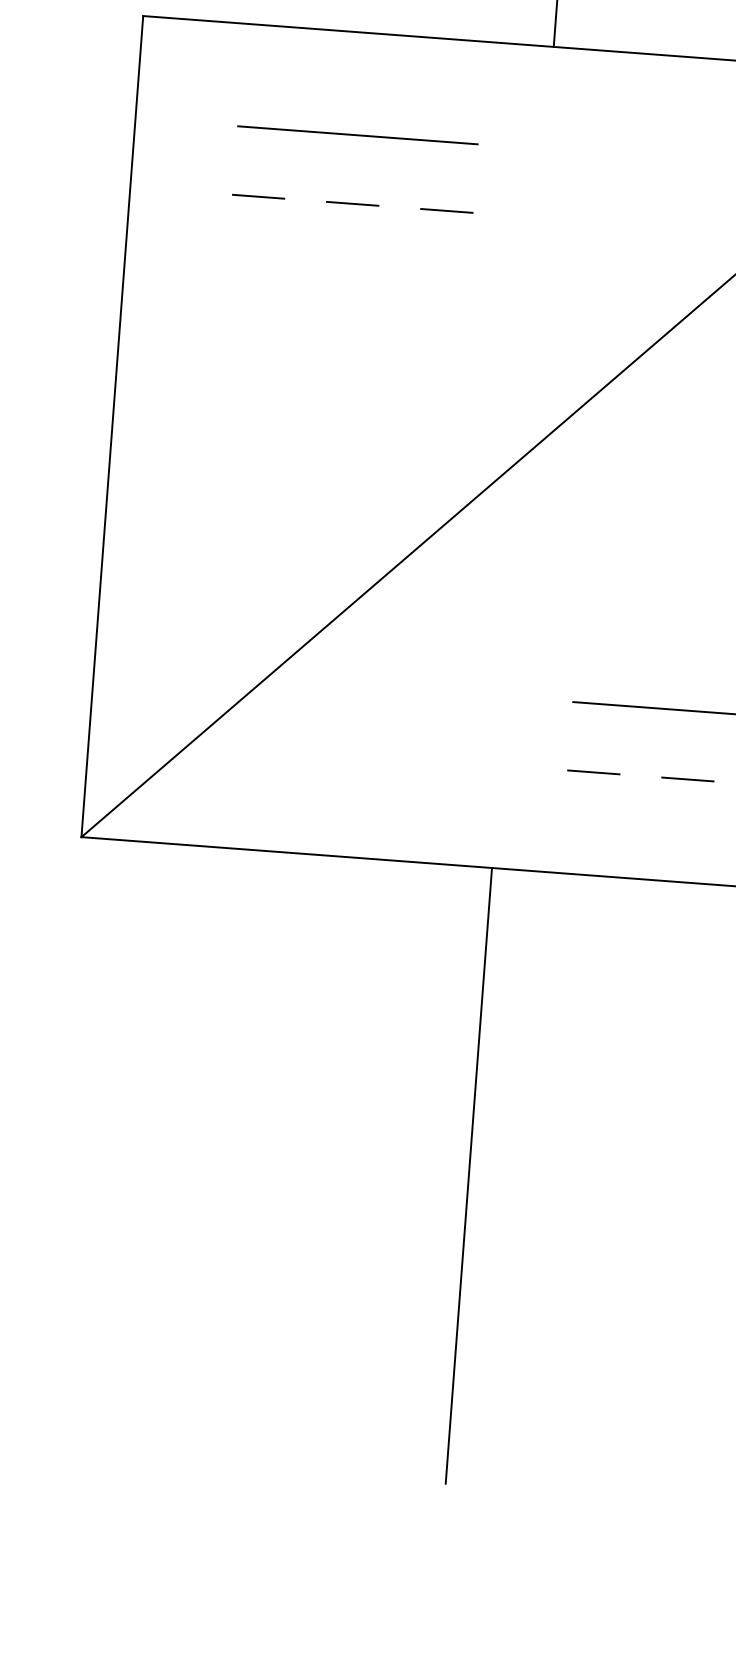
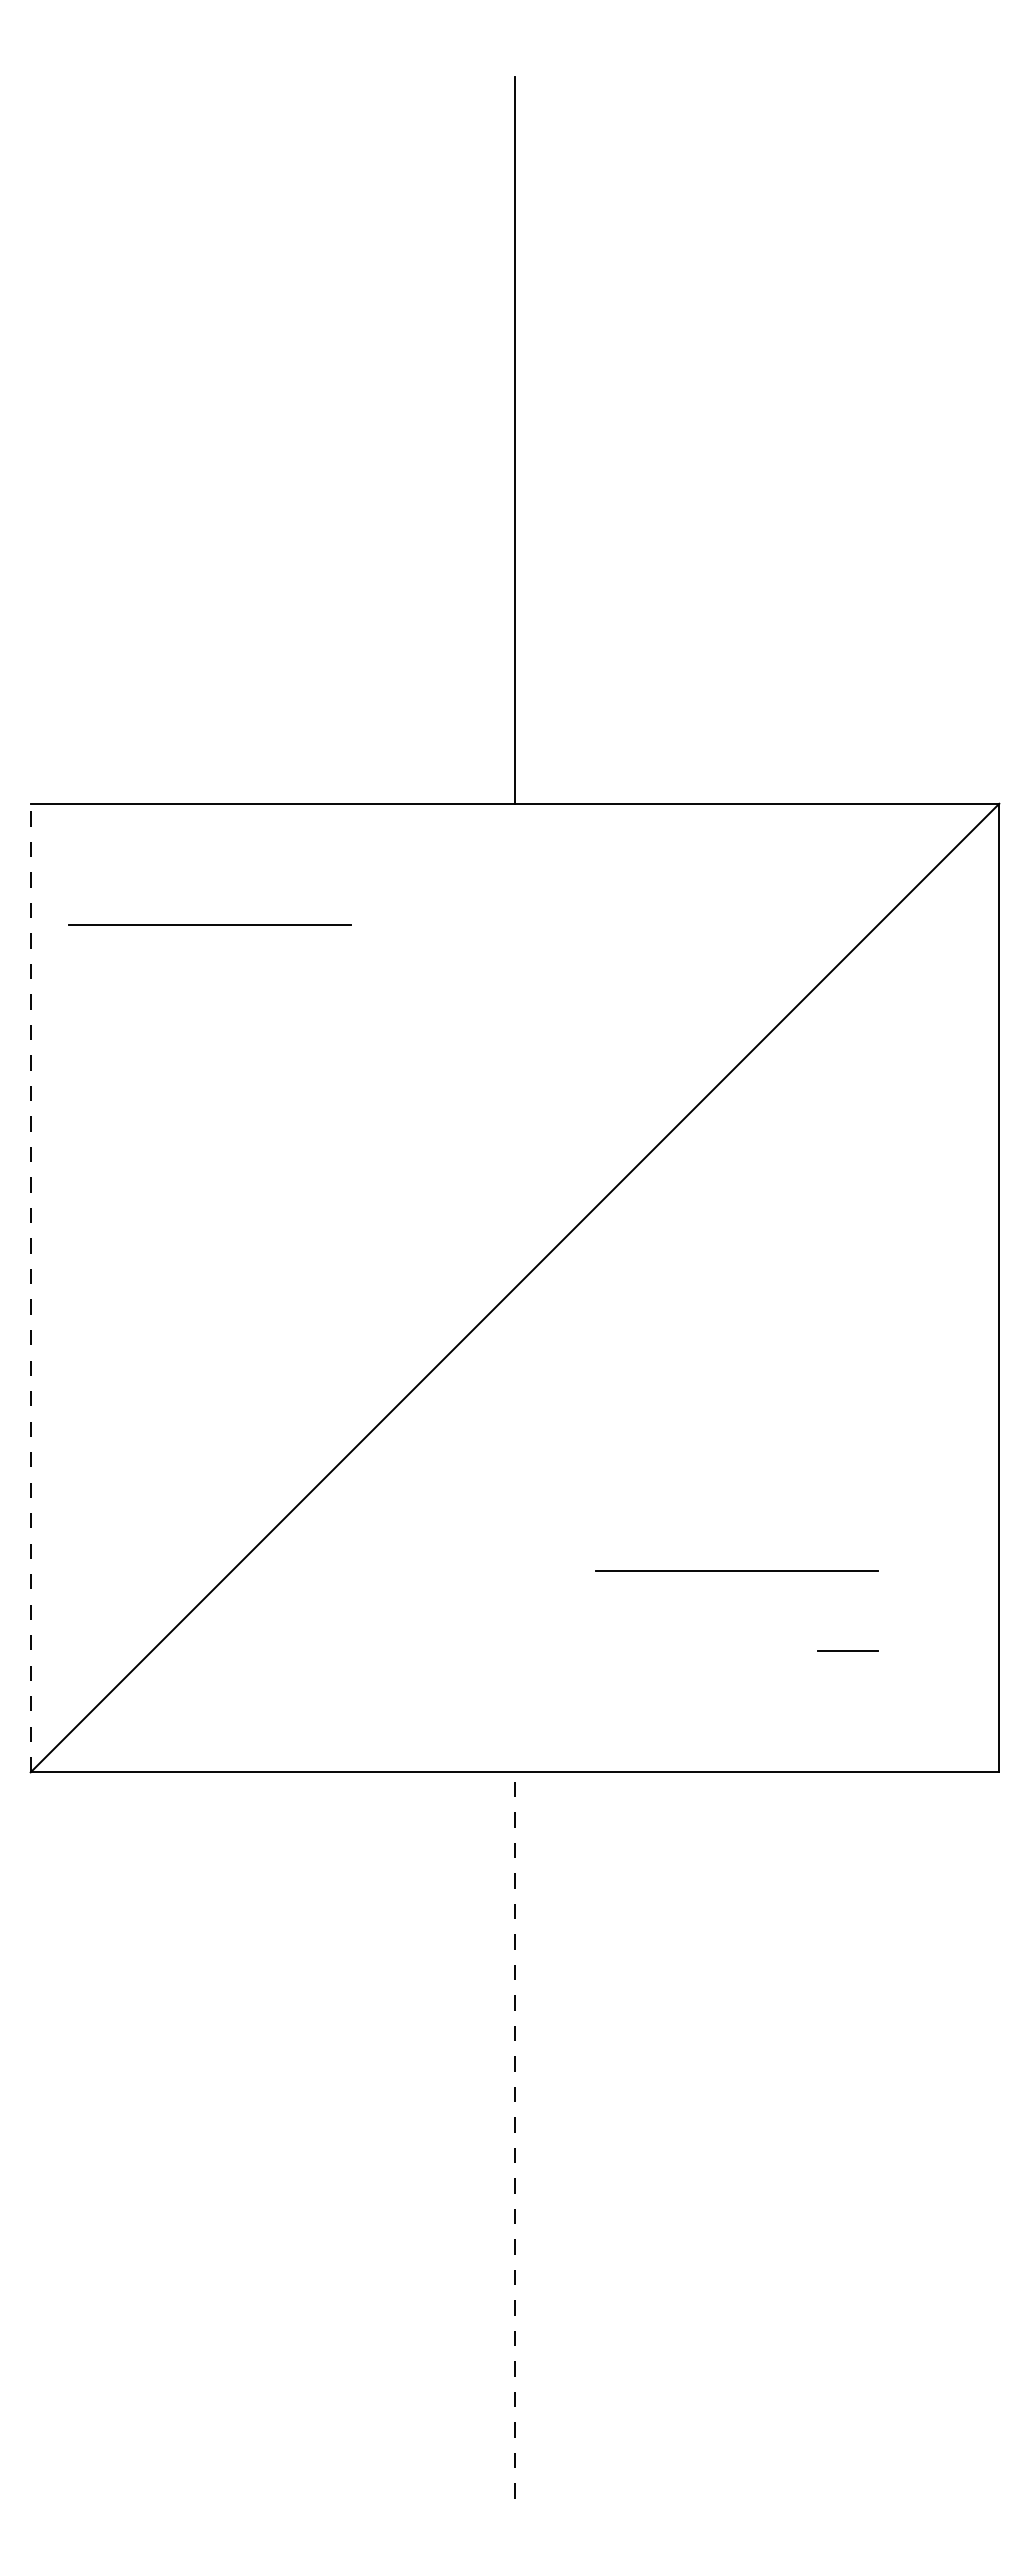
line: (357, 135) -> (209, 924), moved
line: (258, 196) -> (181, 1005), removed
line: (352, 203) -> (292, 1005), removed
line: (446, 210) -> (403, 1005), removed
line: (112, 426) -> (30, 1287), solid -> dashed
line: (593, 772) -> (625, 1651), removed
line: (687, 779) -> (736, 1651), removed
line: (469, 1175) -> (515, 2135), solid -> dashed

